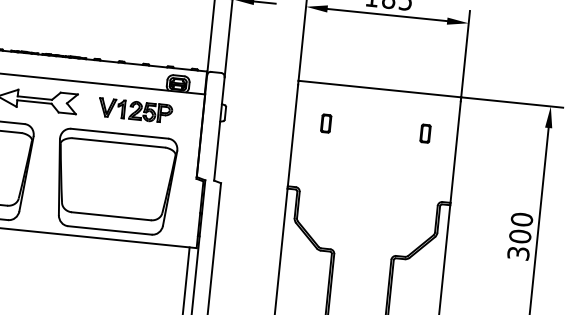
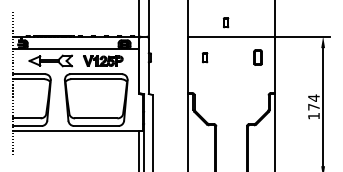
part: (371, 61) -> (225, 22), added
part: (426, 133) -> (258, 57), size x1.6
text: (519, 235) -> (313, 106), 300 -> 174

